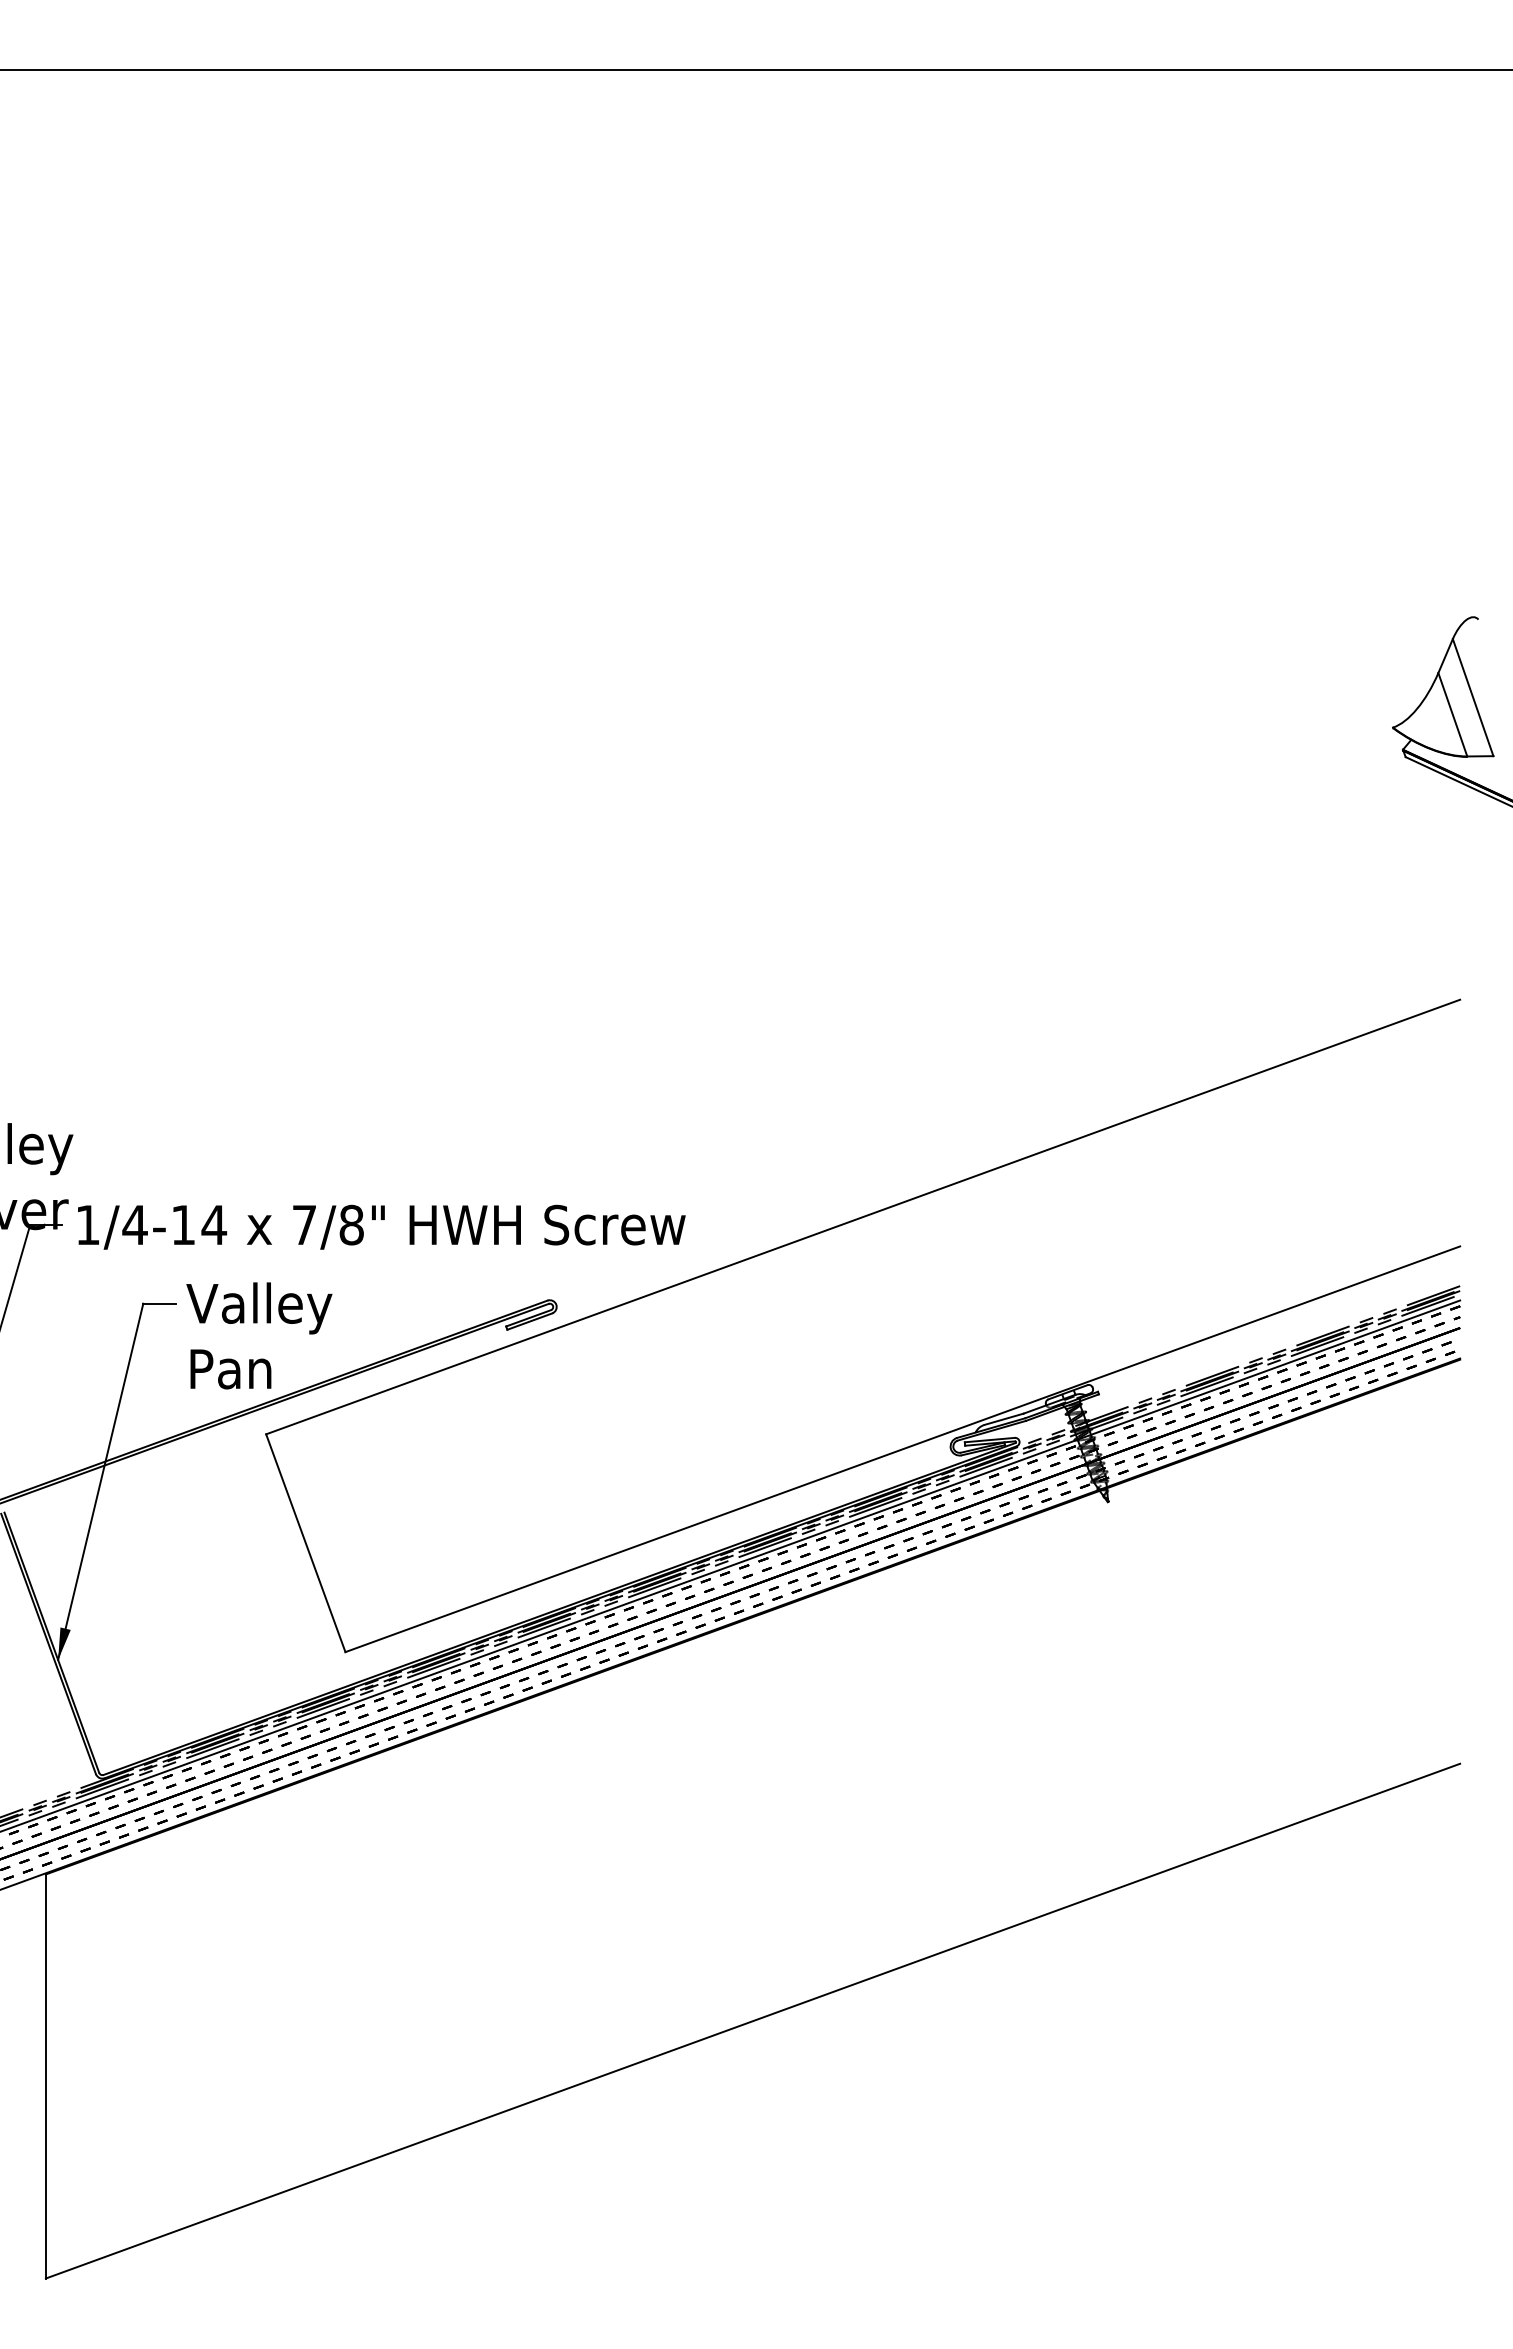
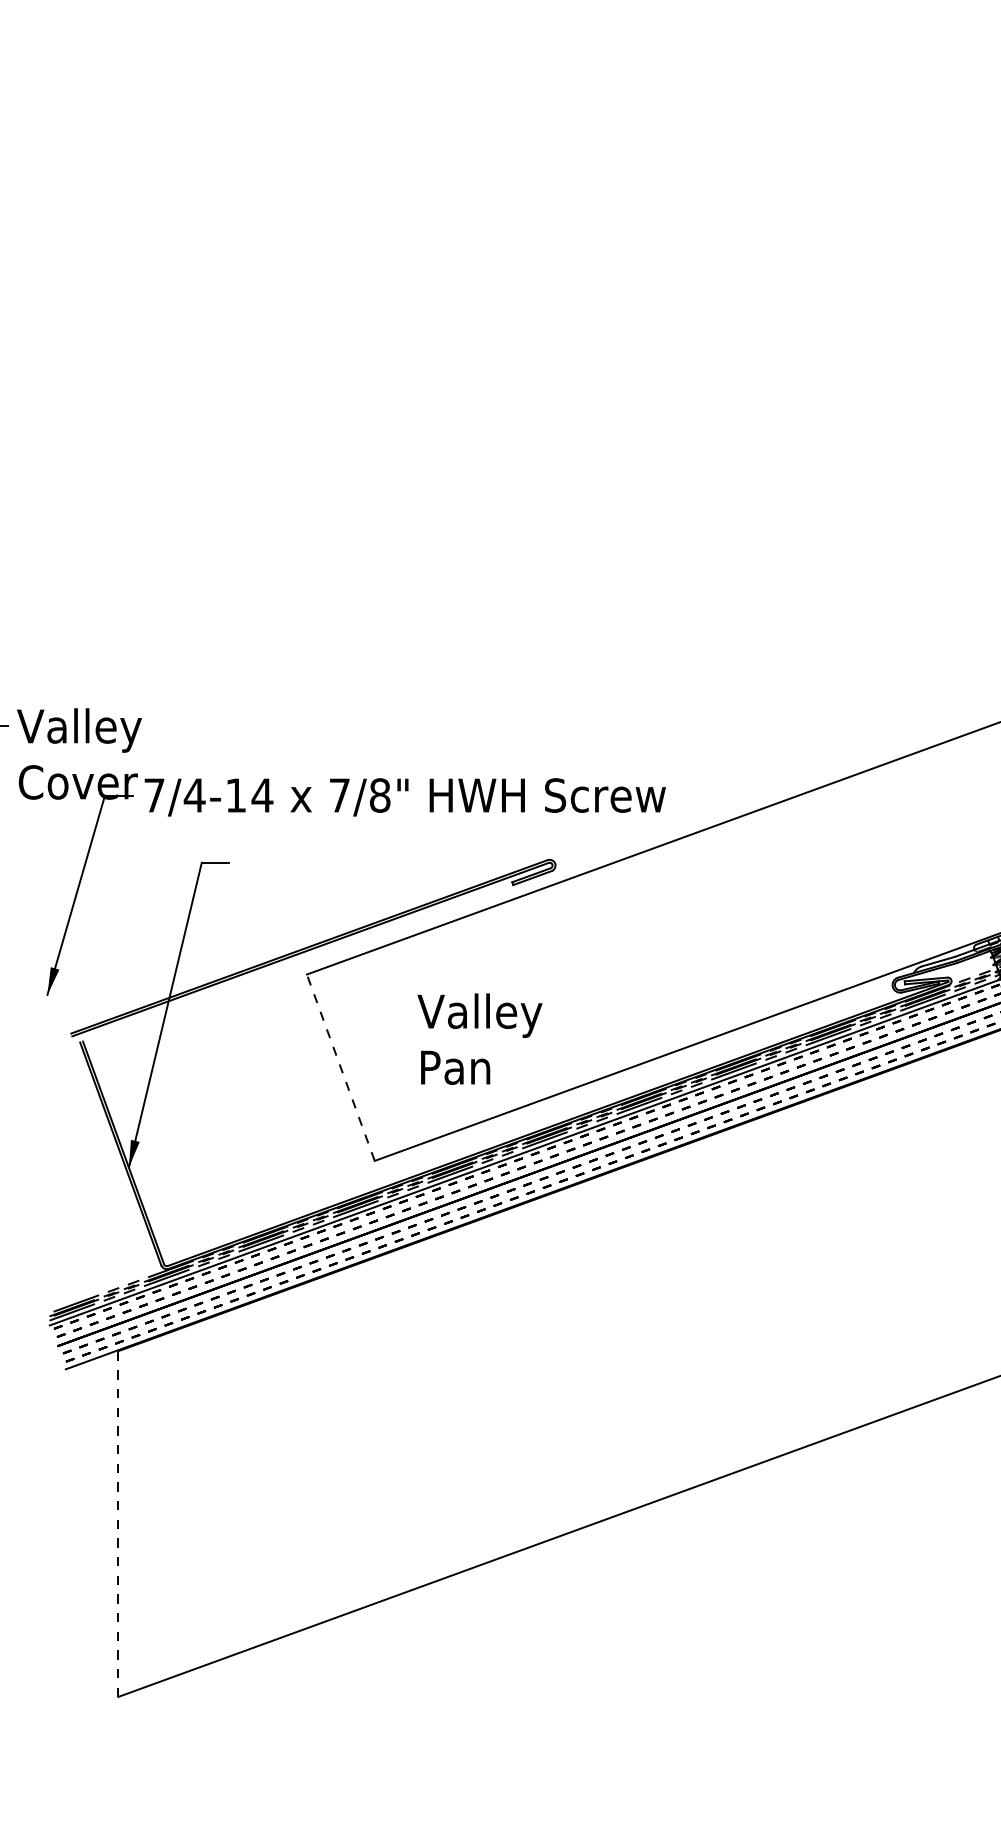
text: (87, 1224) -> (154, 794), 1/4-14 -> 7/4-14
text: (259, 1335) -> (480, 1038), moved
line: (305, 1543) -> (340, 1067), solid -> dashed
line: (45, 2075) -> (118, 1523), solid -> dashed

